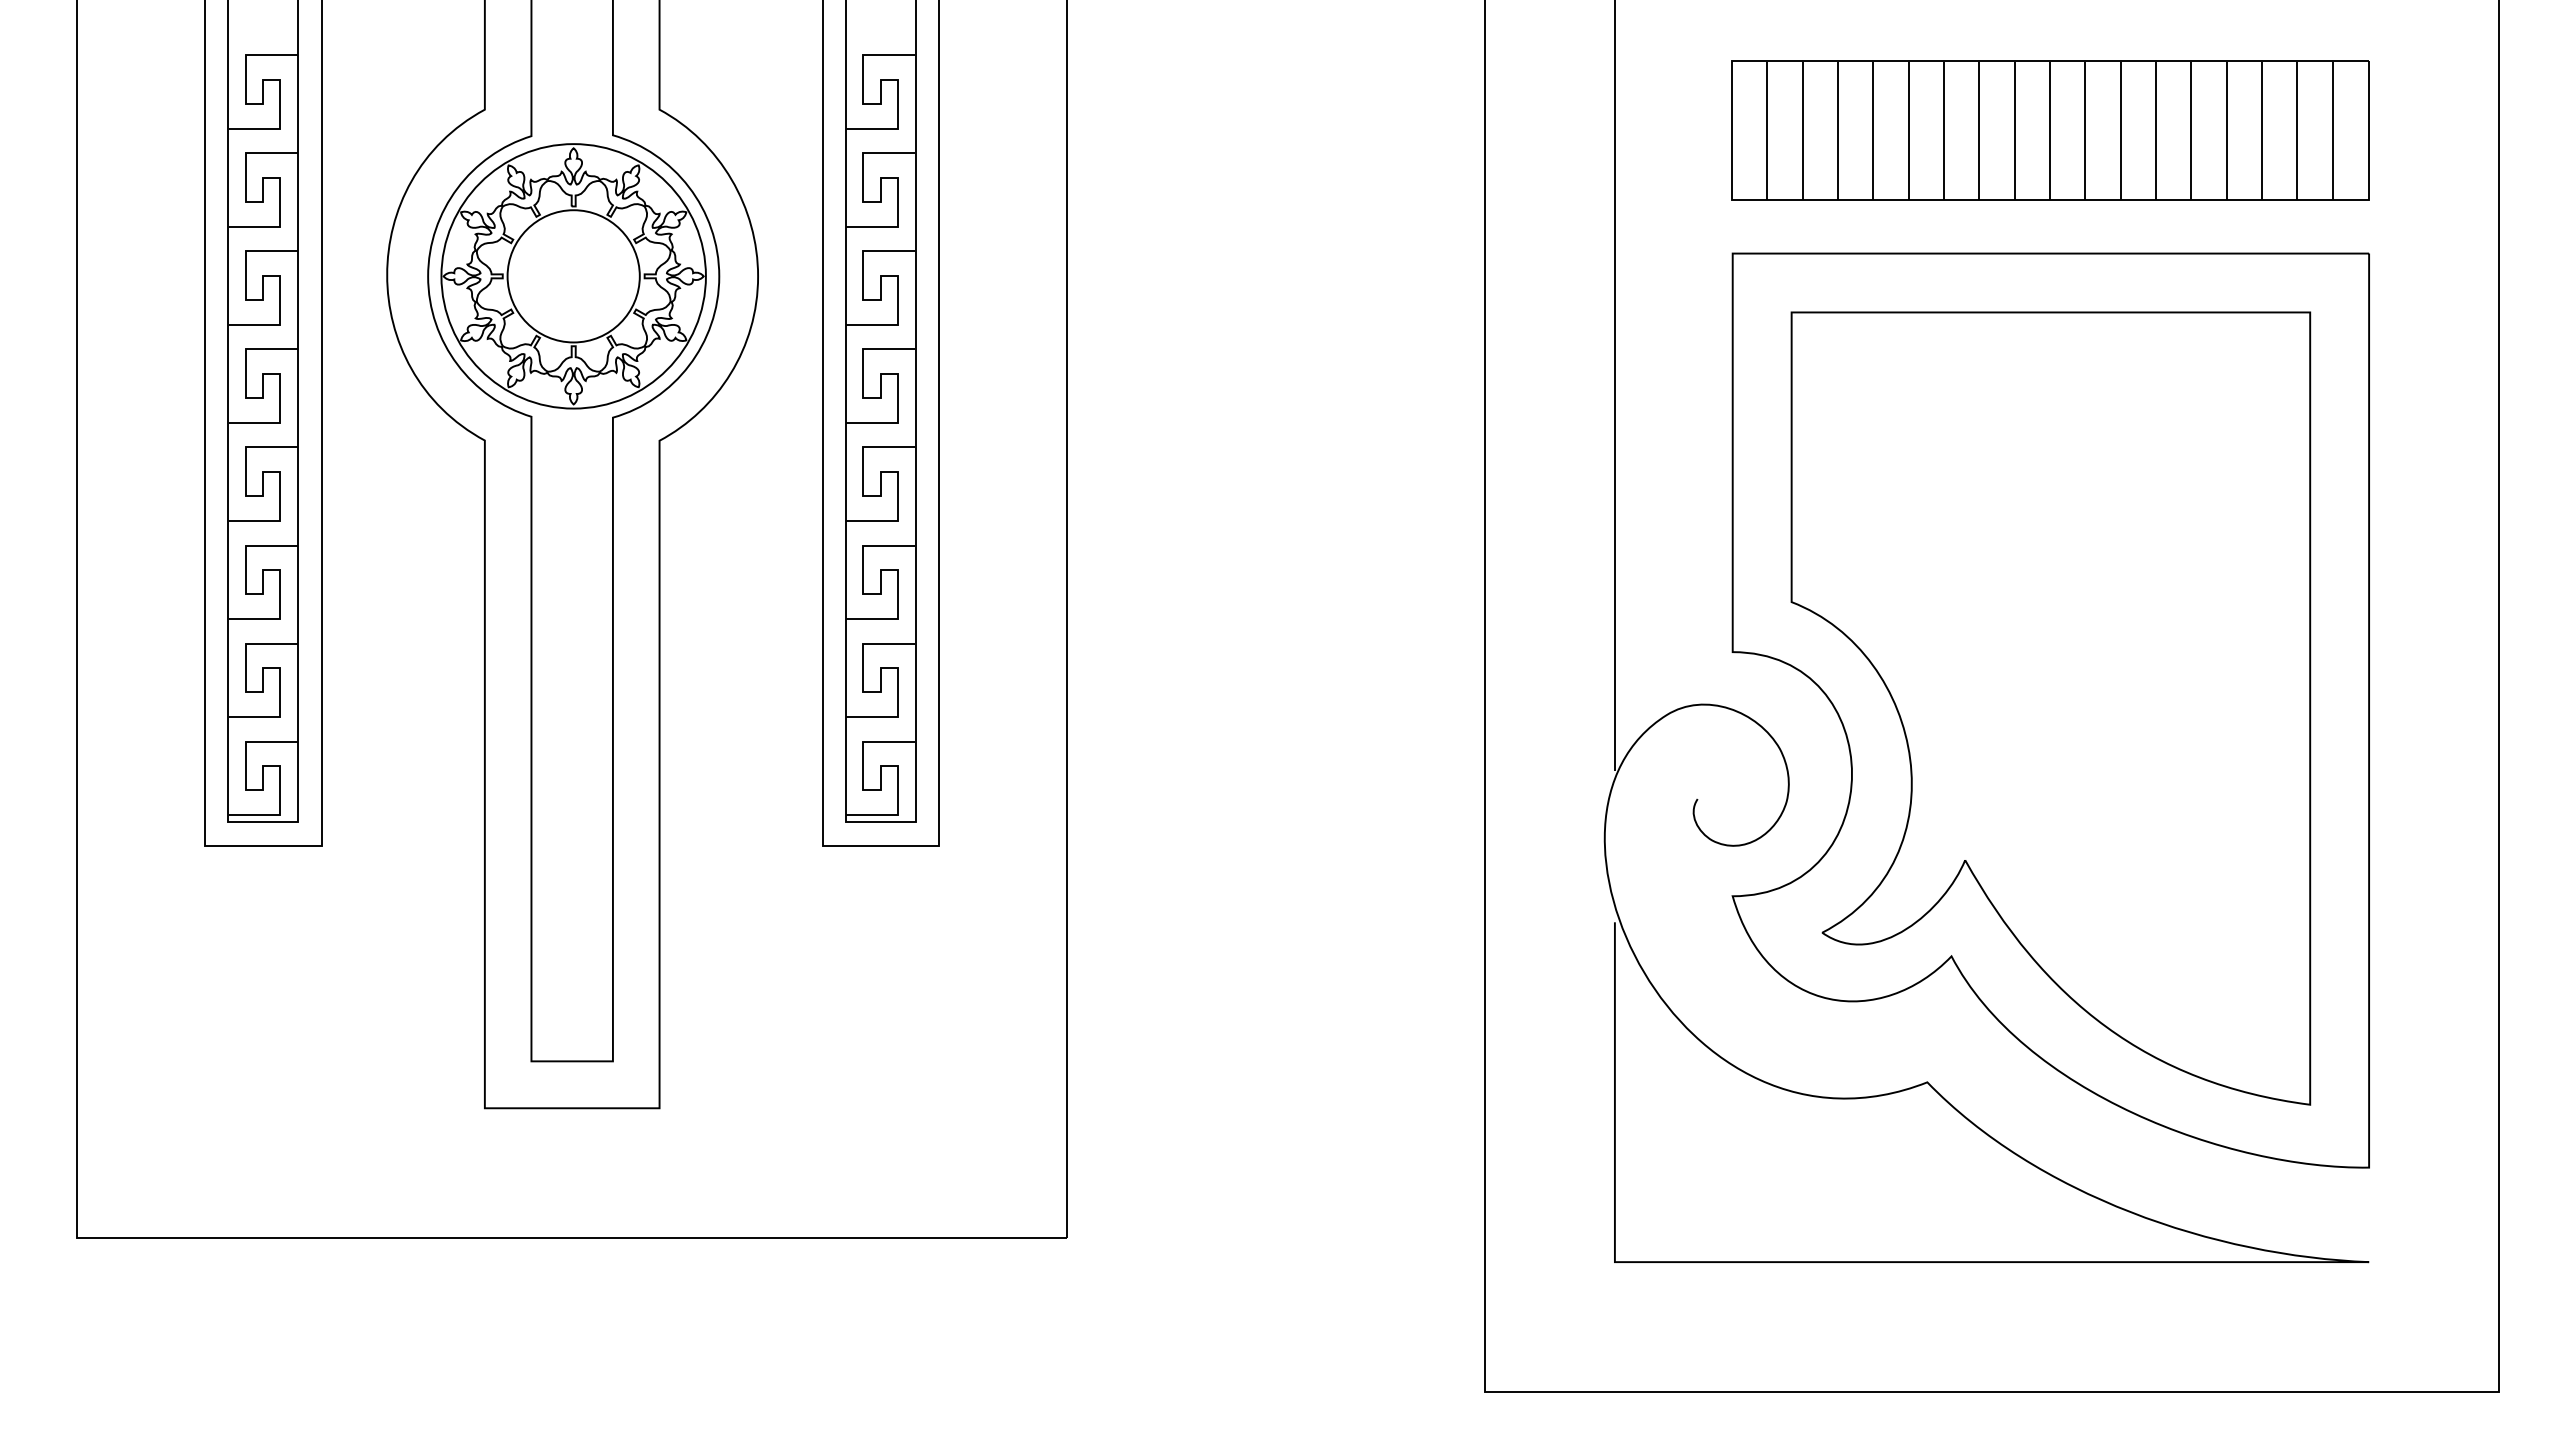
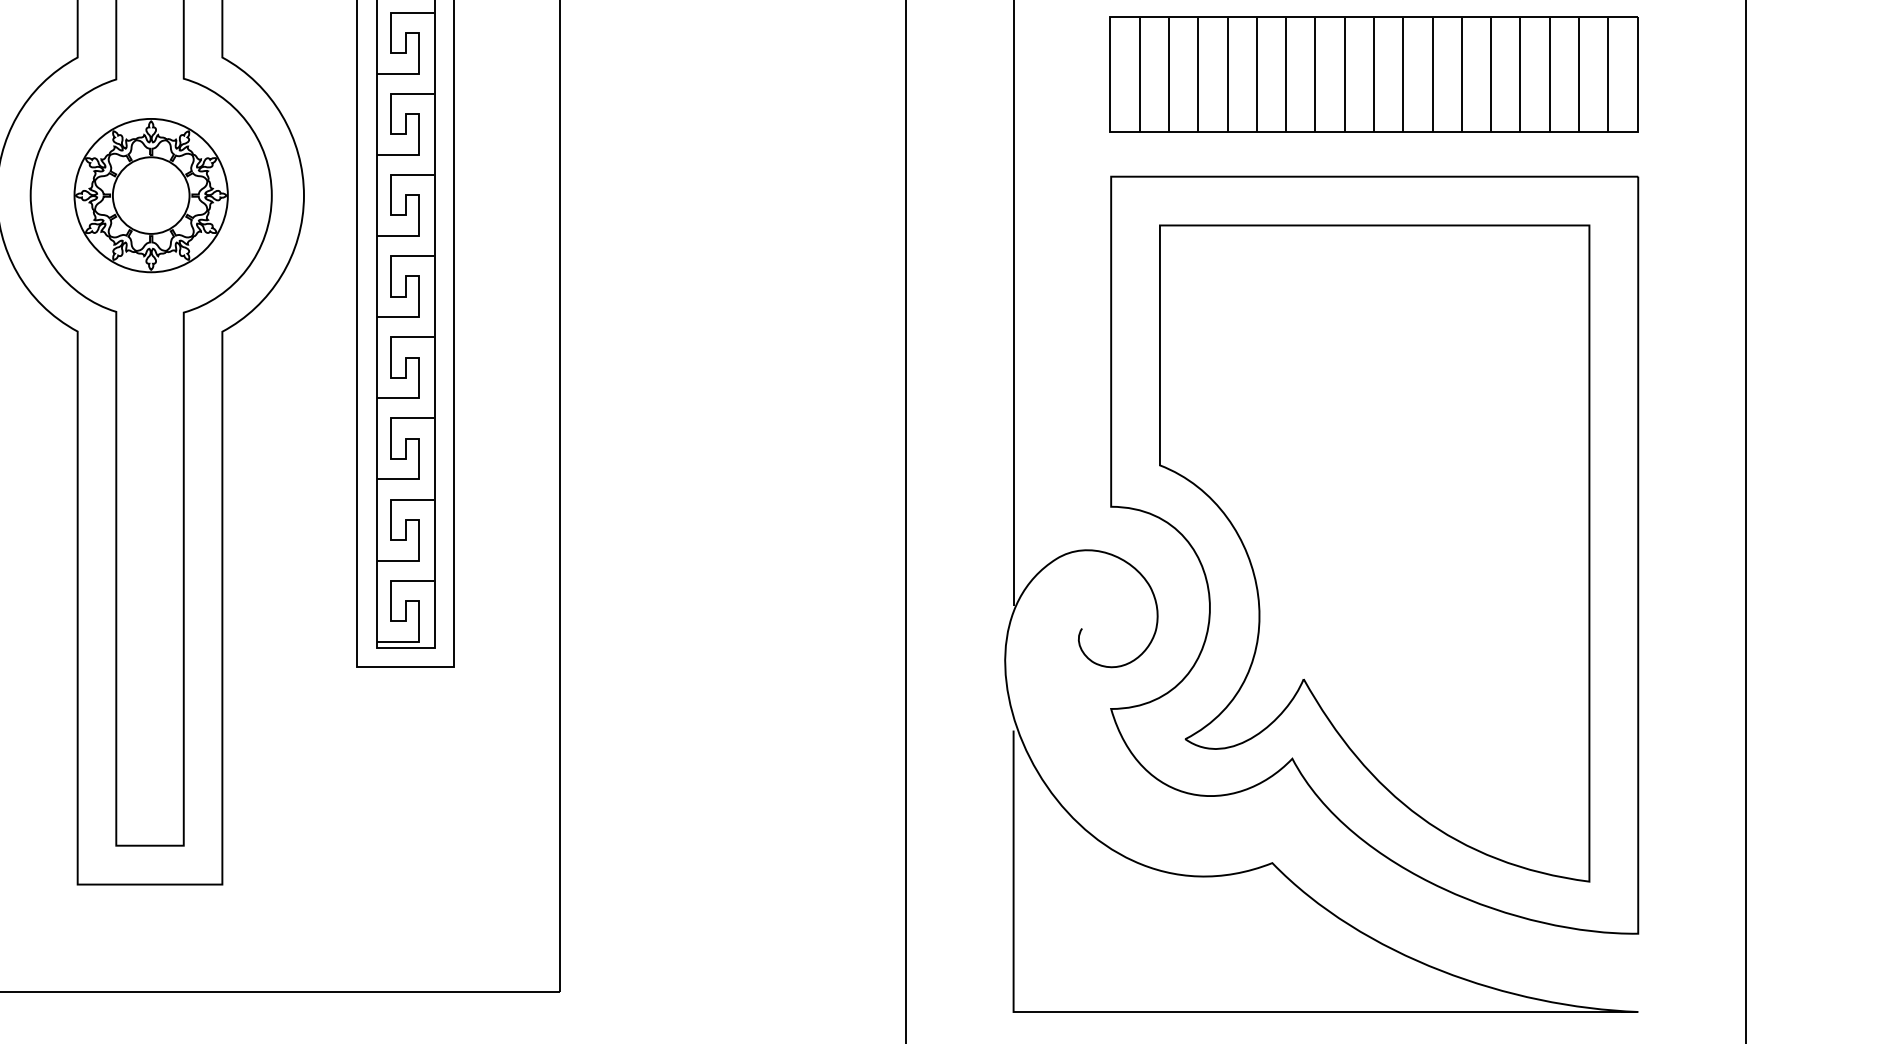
part: (573, 276) -> (151, 195), size x0.7

